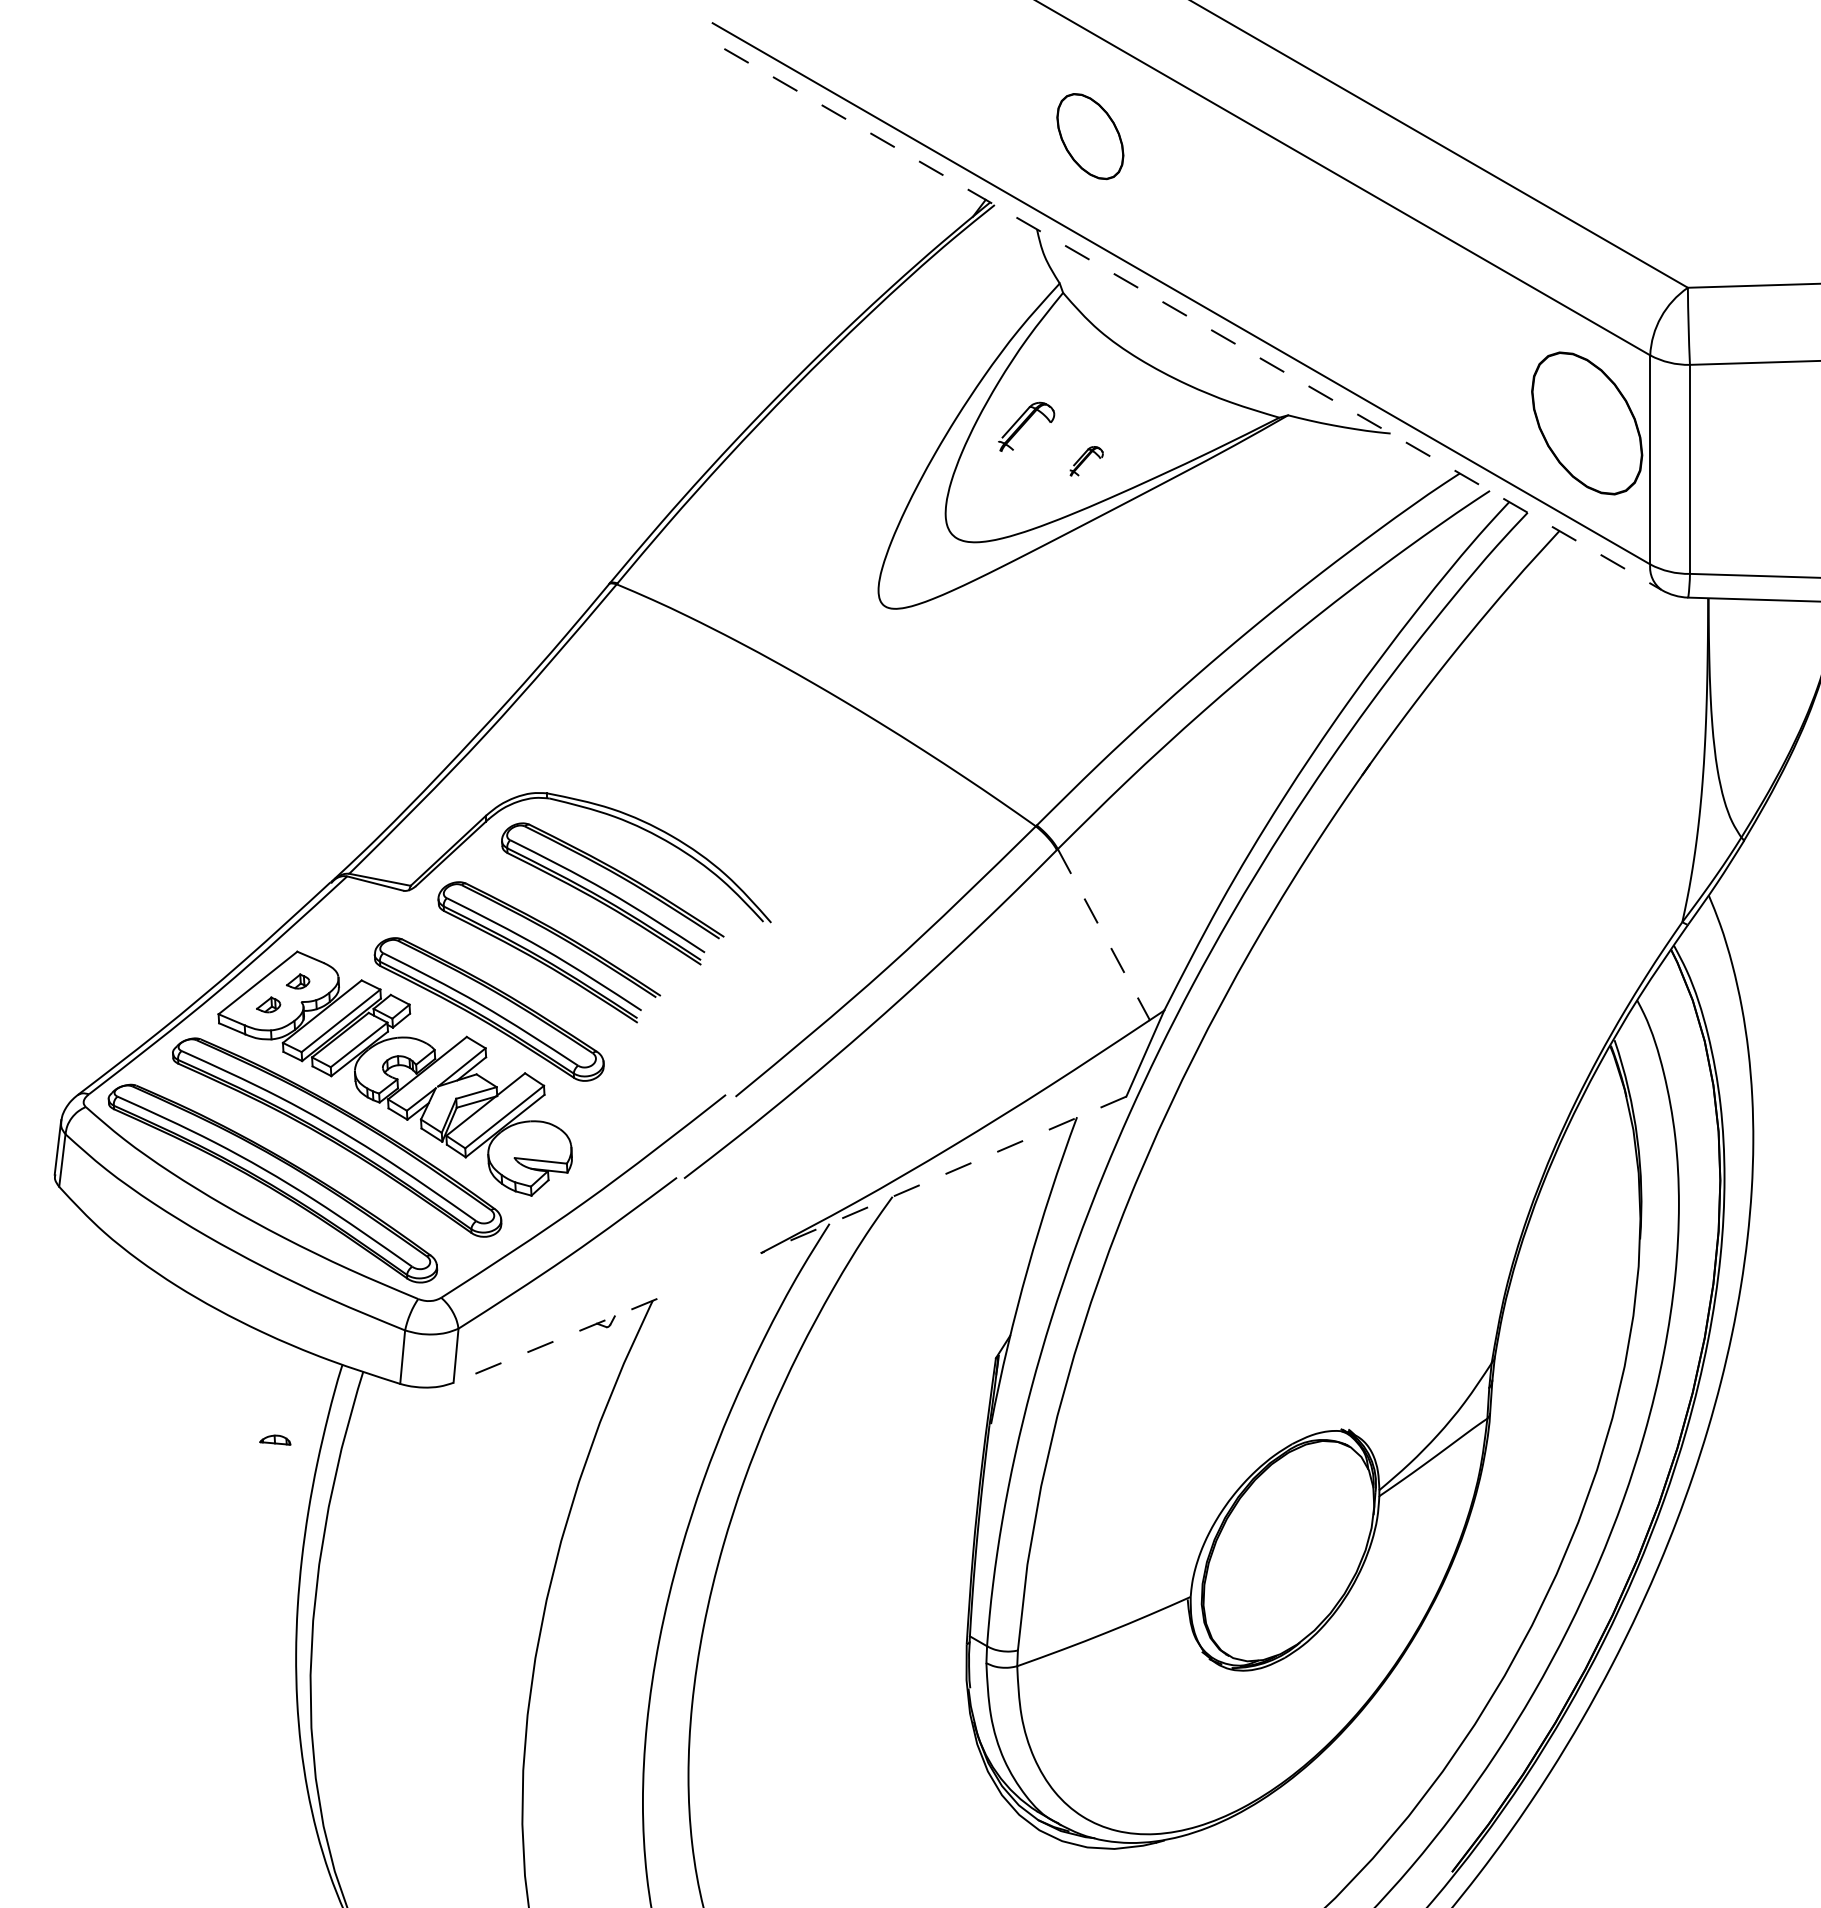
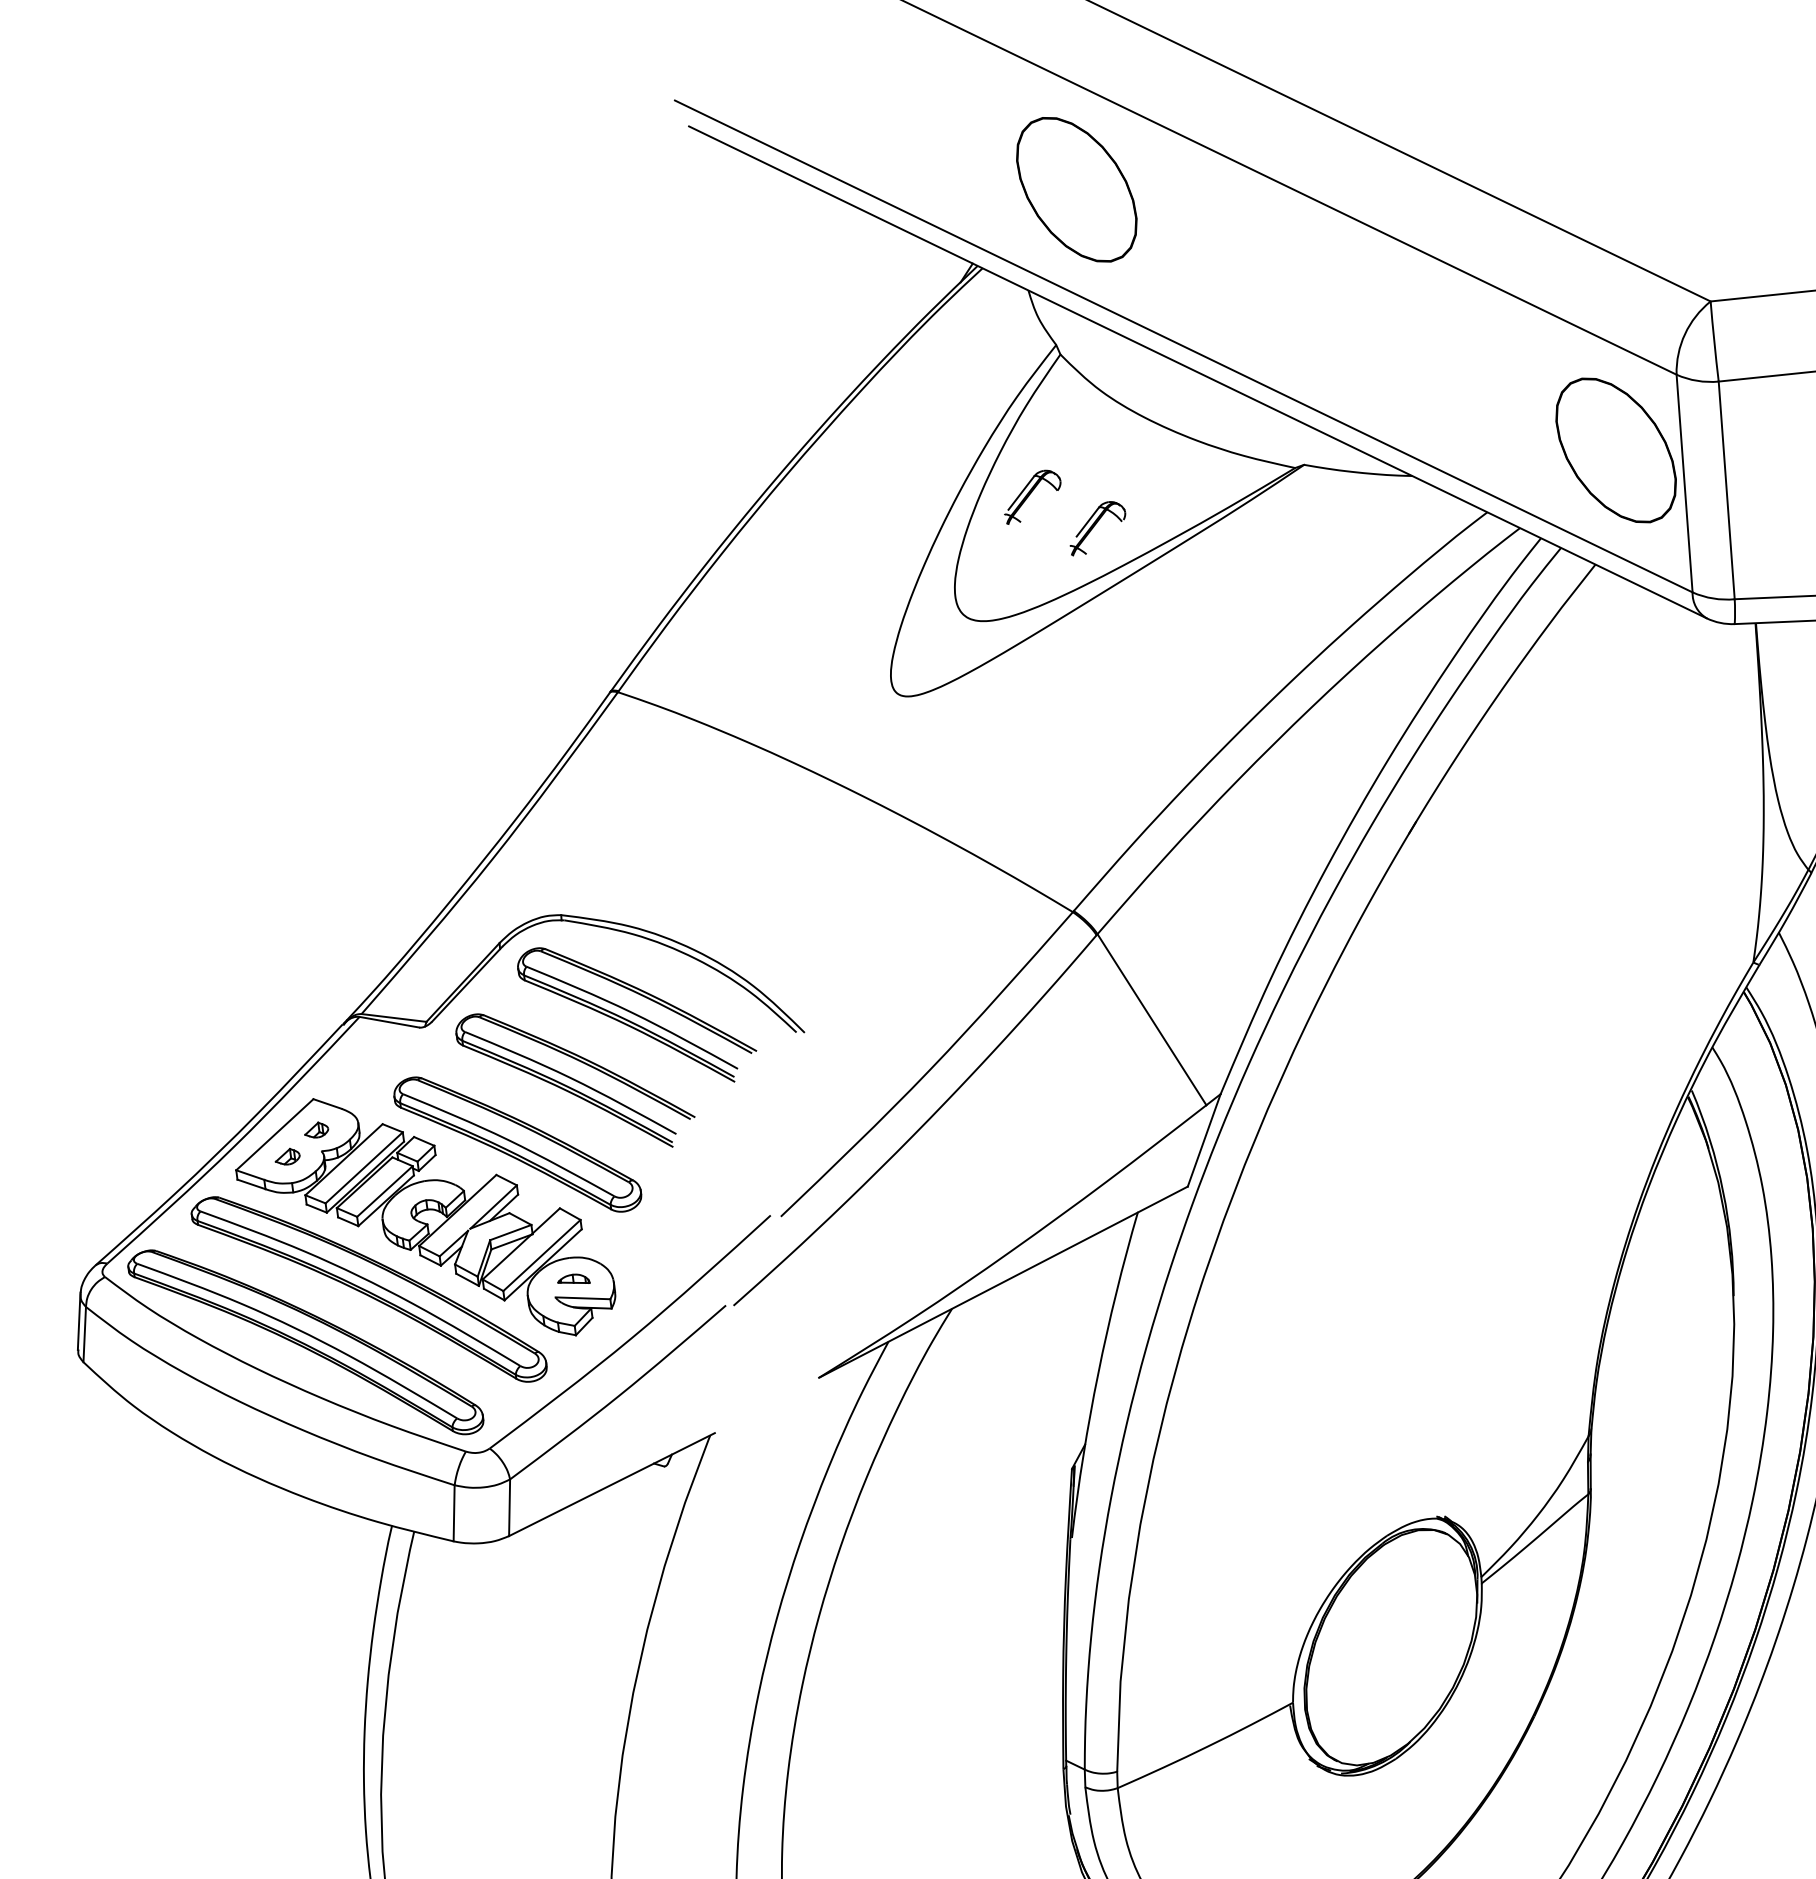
part: (1090, 136) -> (1077, 189), size x1.67
line: (1193, 319) -> (1198, 372), dashed -> solid
part: (1086, 461) -> (1097, 528), size x1.67
line: (1104, 935) -> (1152, 1020), dashed -> solid
line: (943, 1174) -> (1003, 1281), dashed -> solid
line: (555, 1341) -> (612, 1485), dashed -> solid
part: (275, 1439) -> (573, 1278), moved

